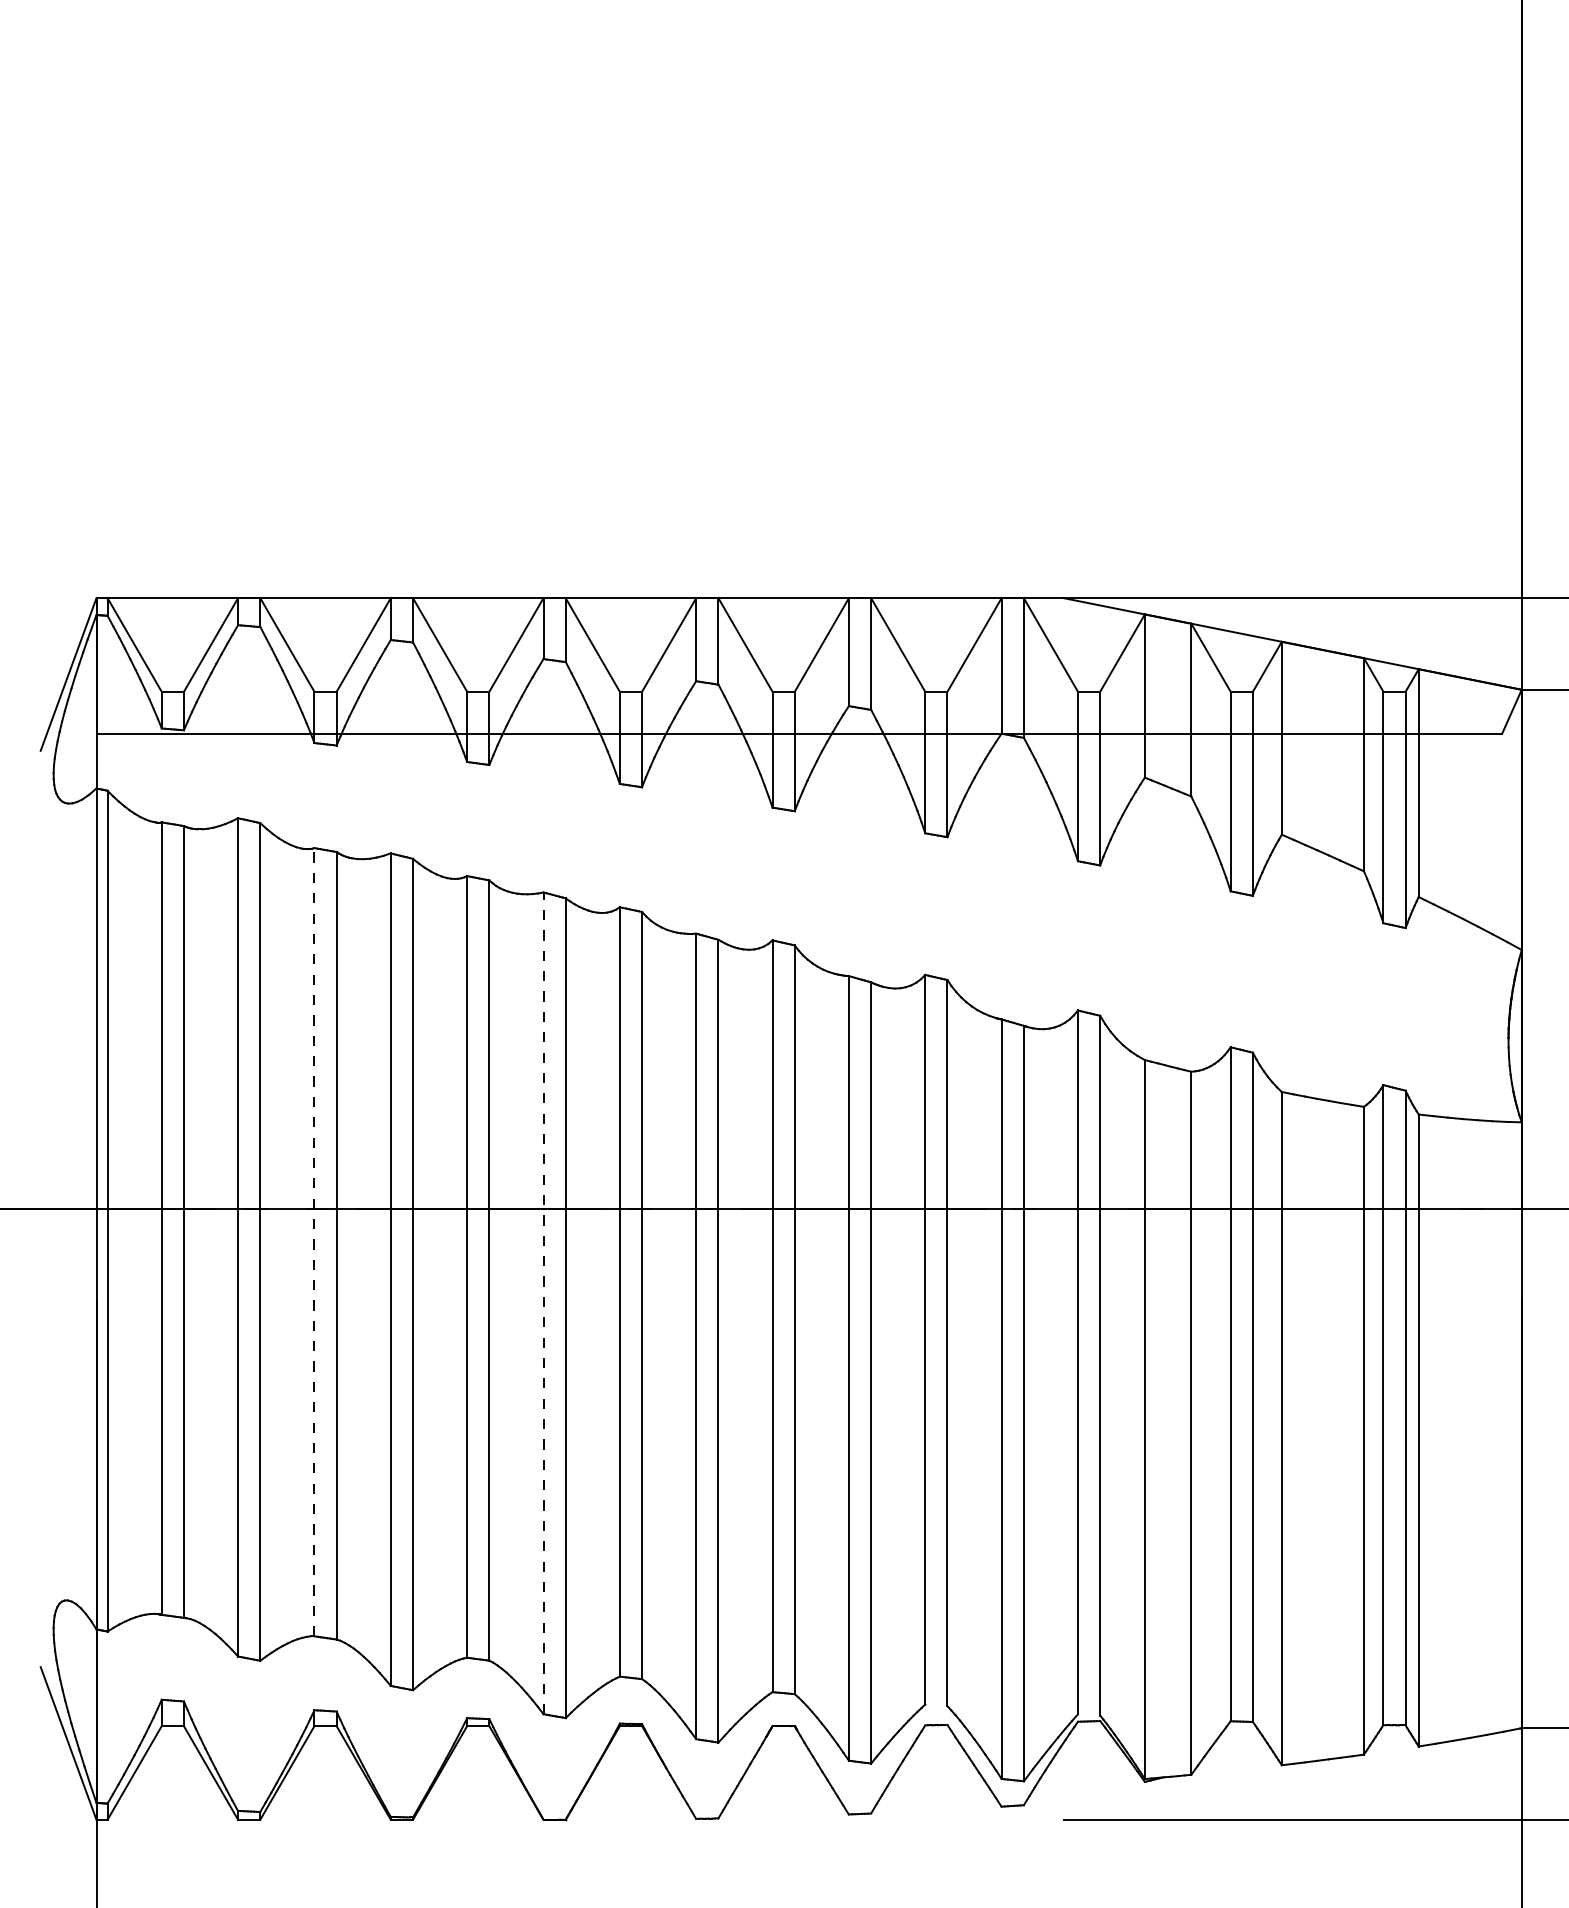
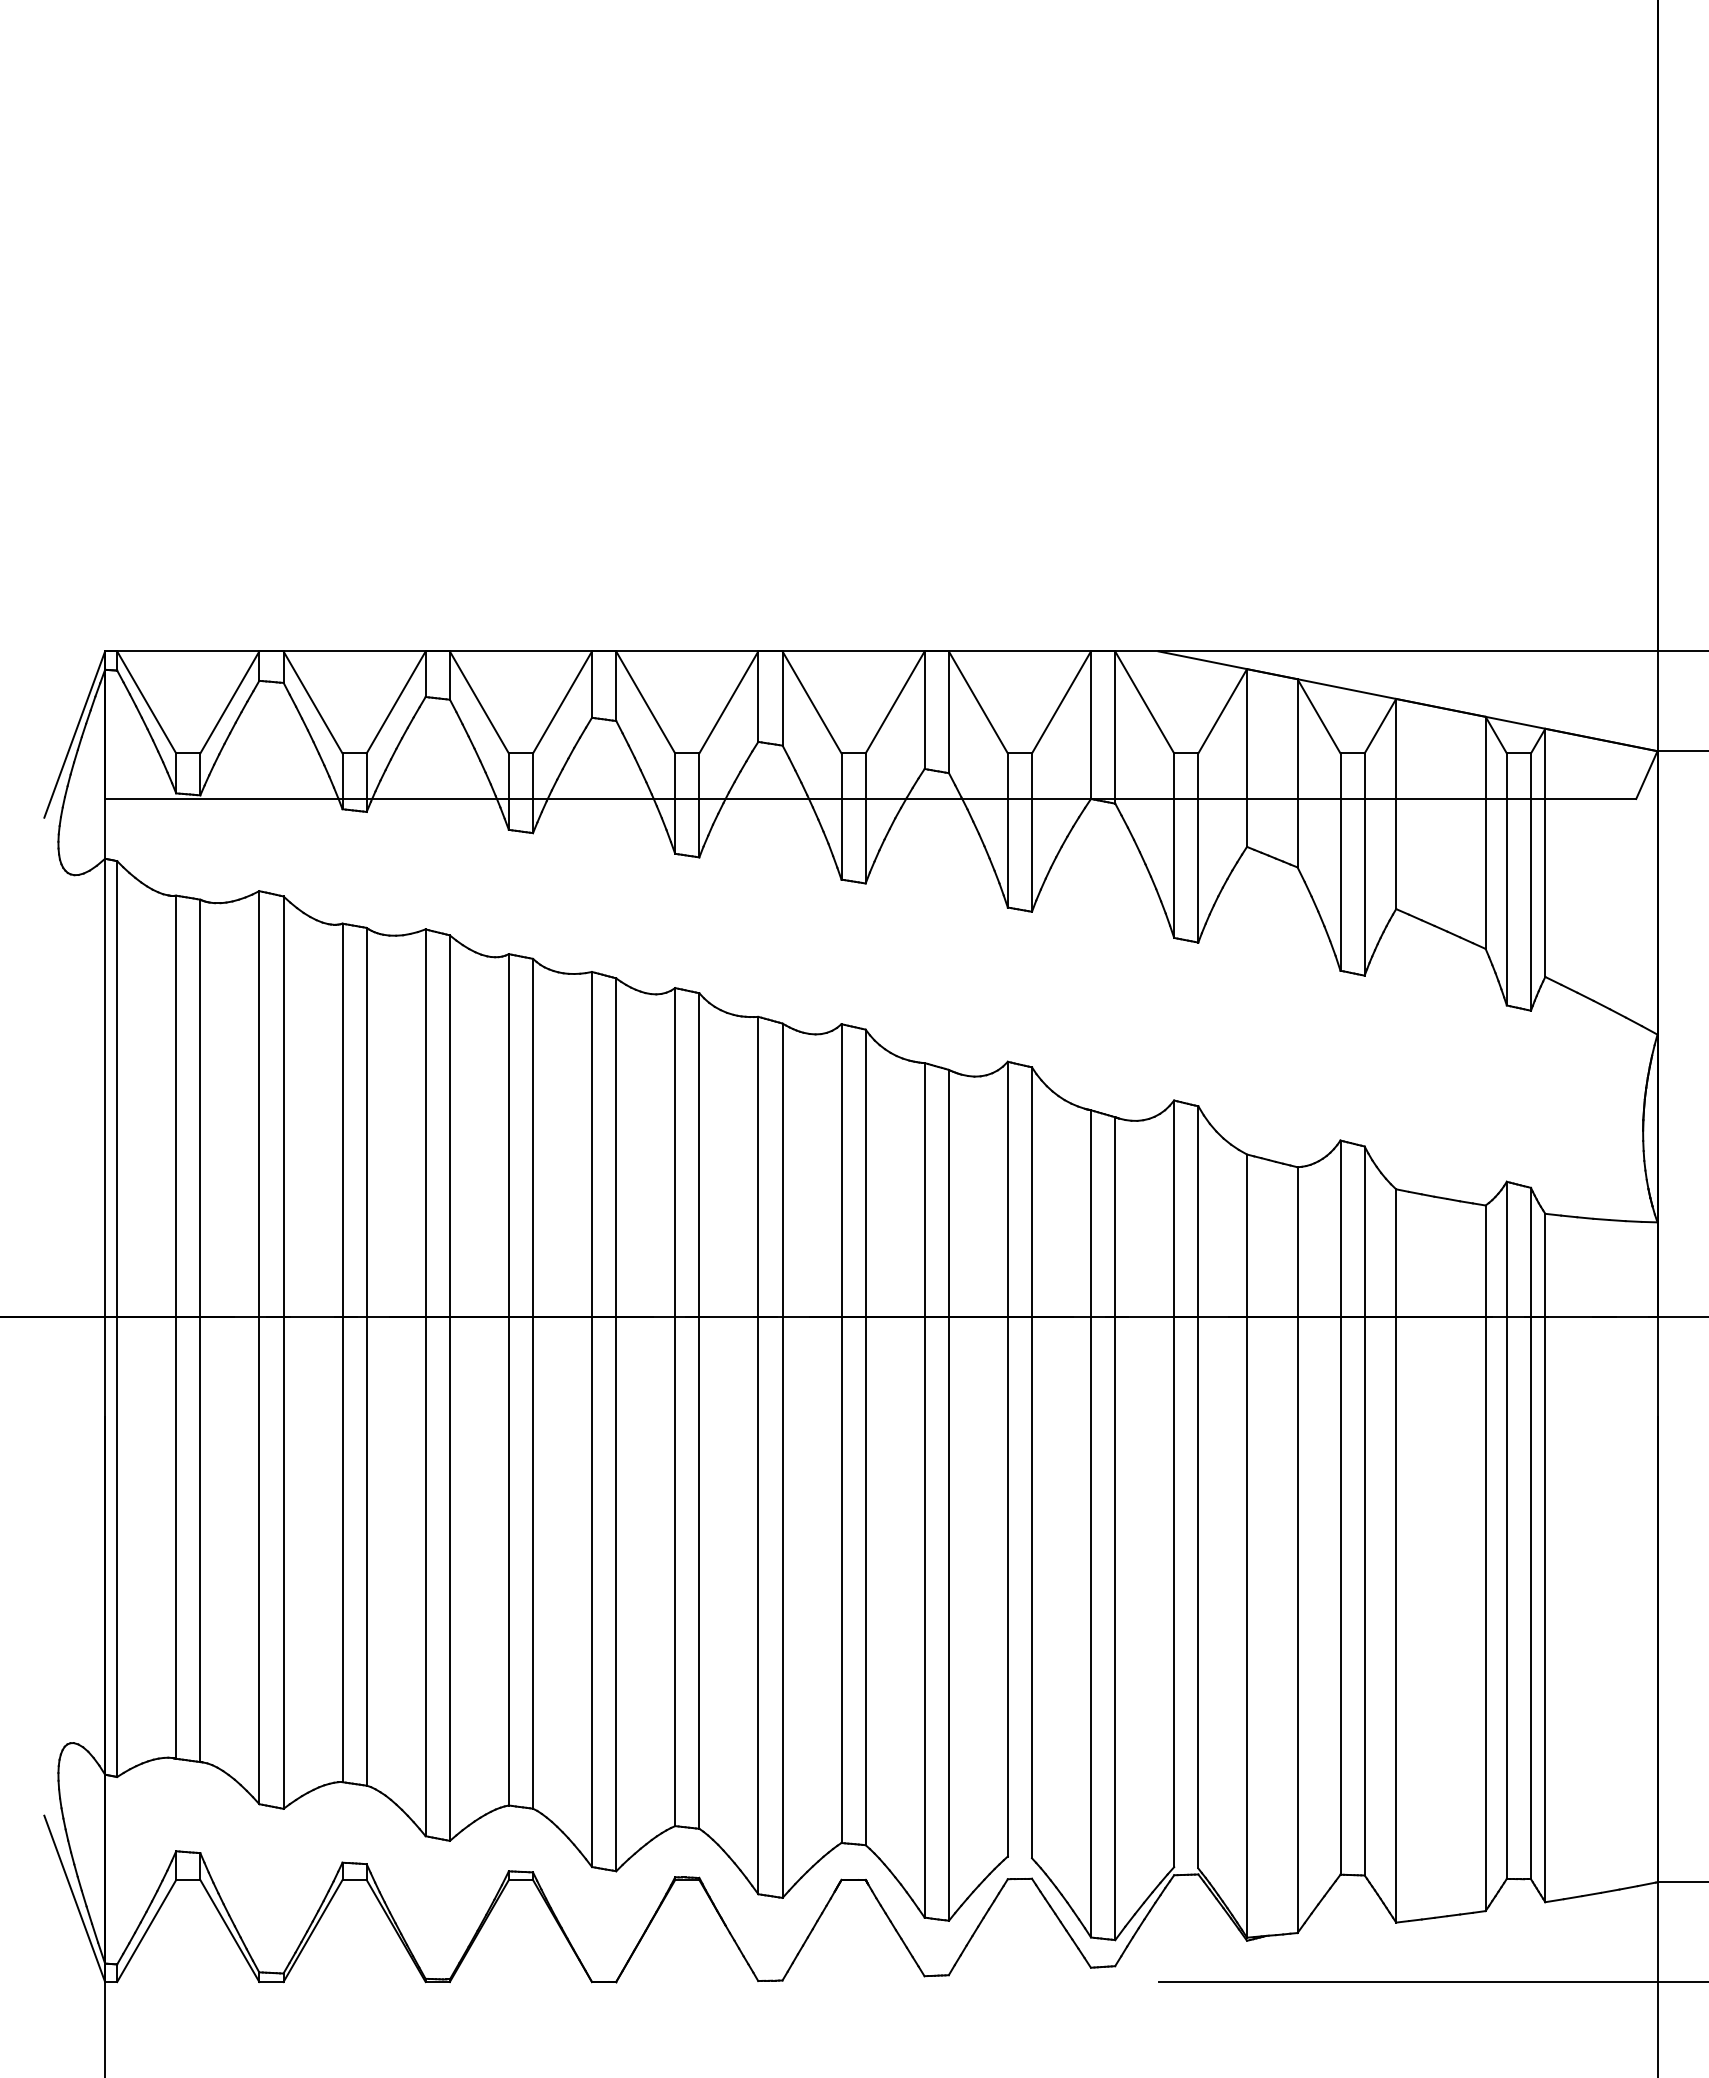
line: (314, 1241) -> (342, 1352), dashed -> solid
line: (543, 1303) -> (592, 1419), dashed -> solid

